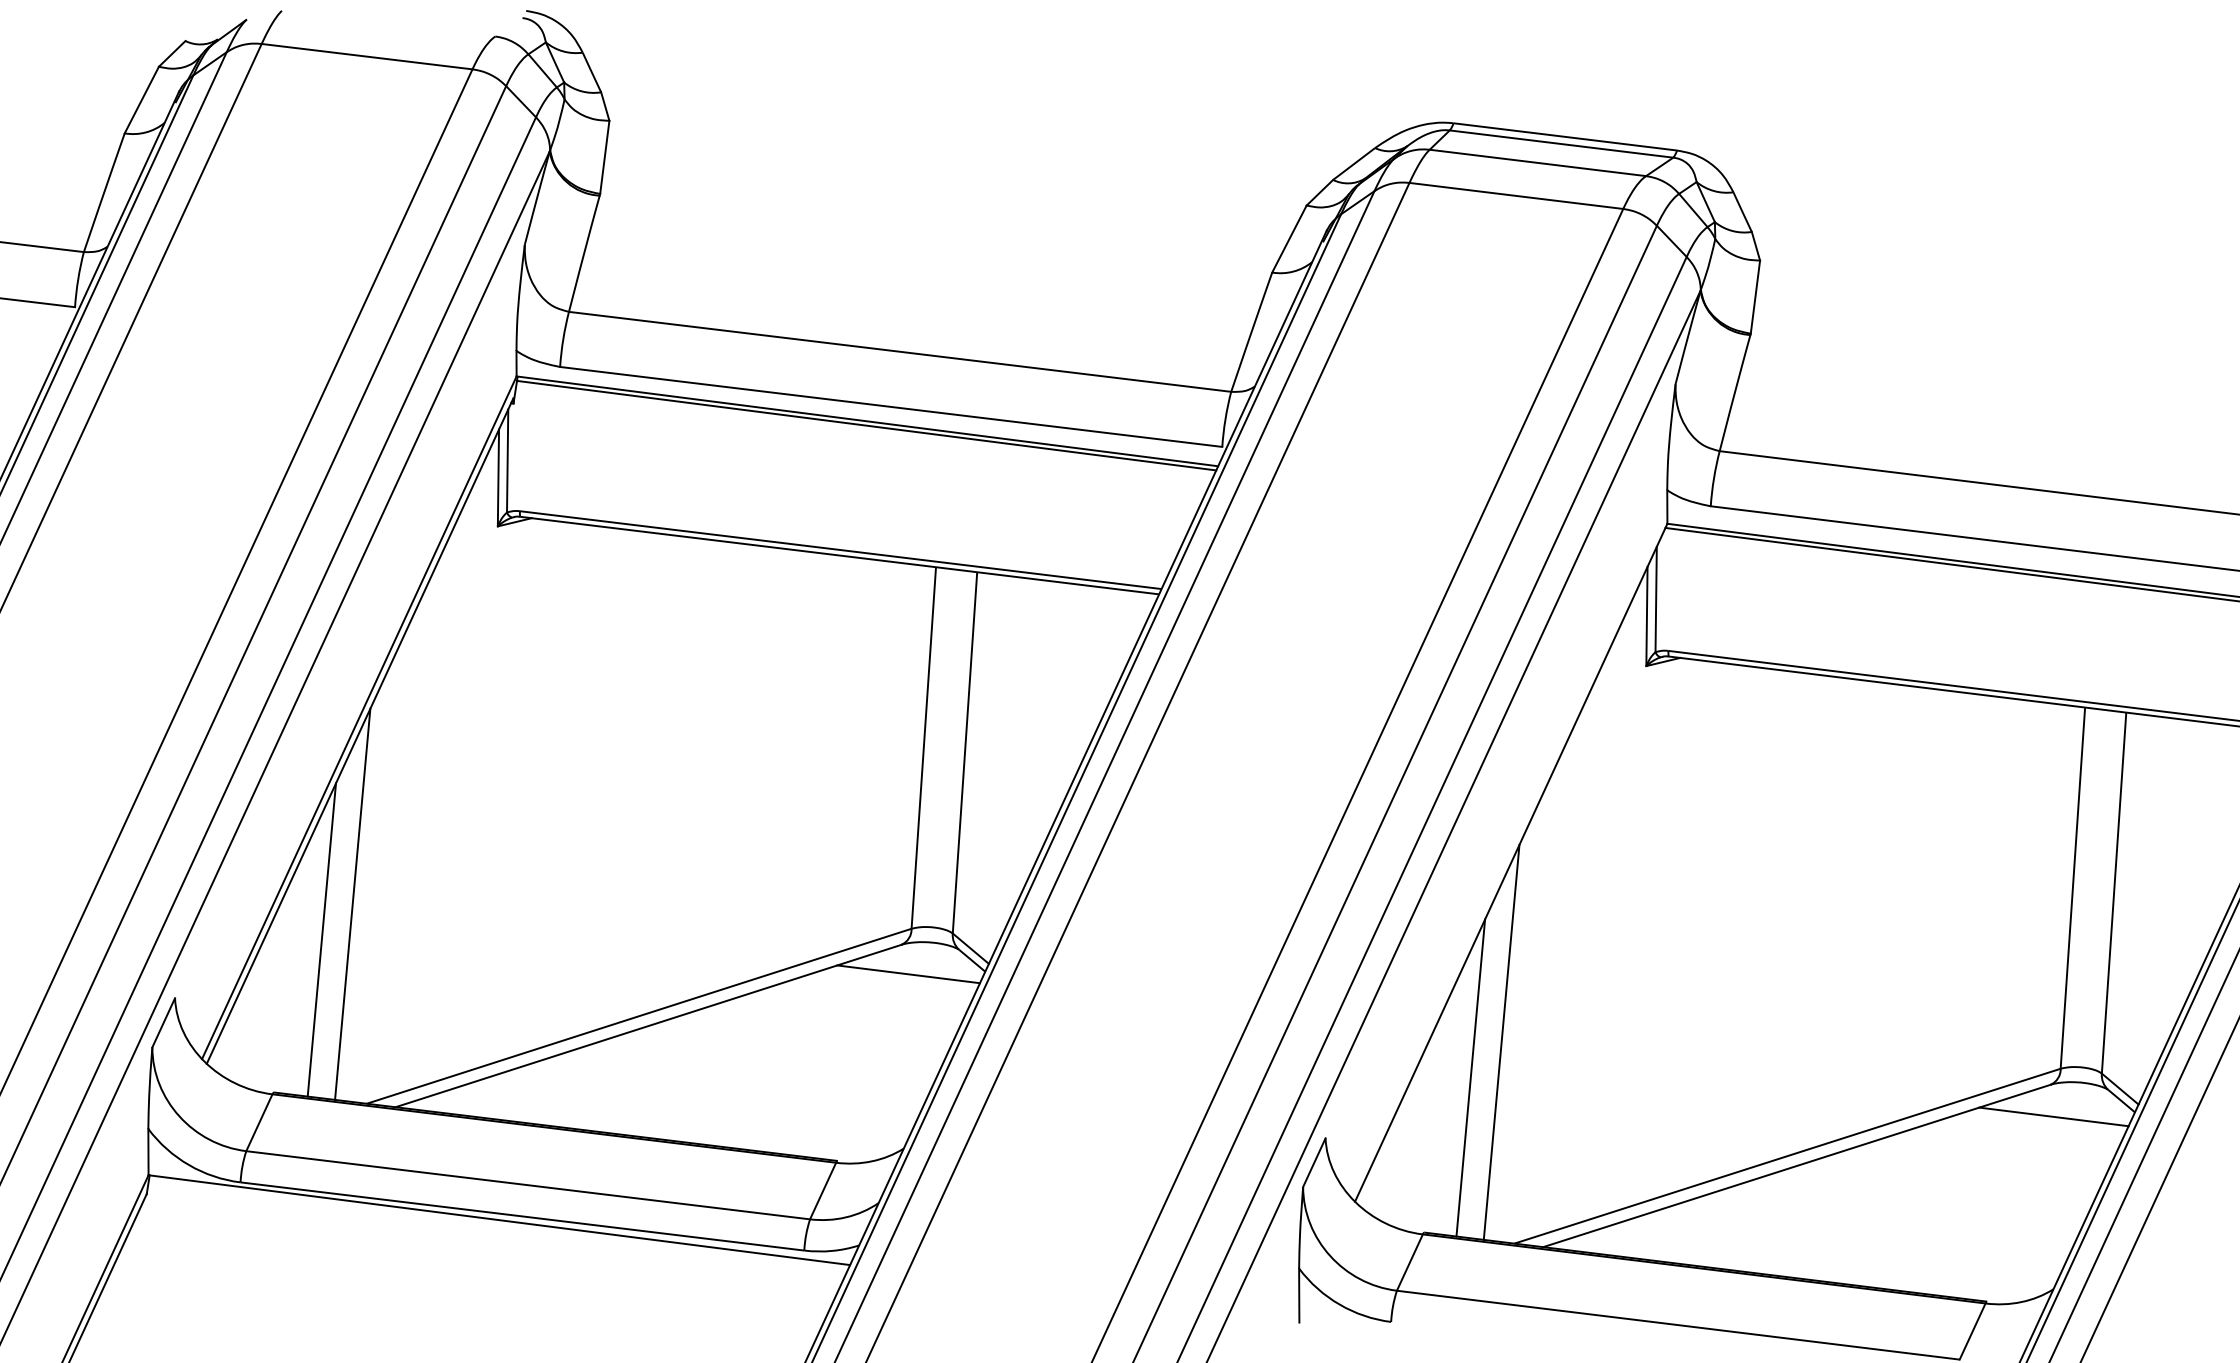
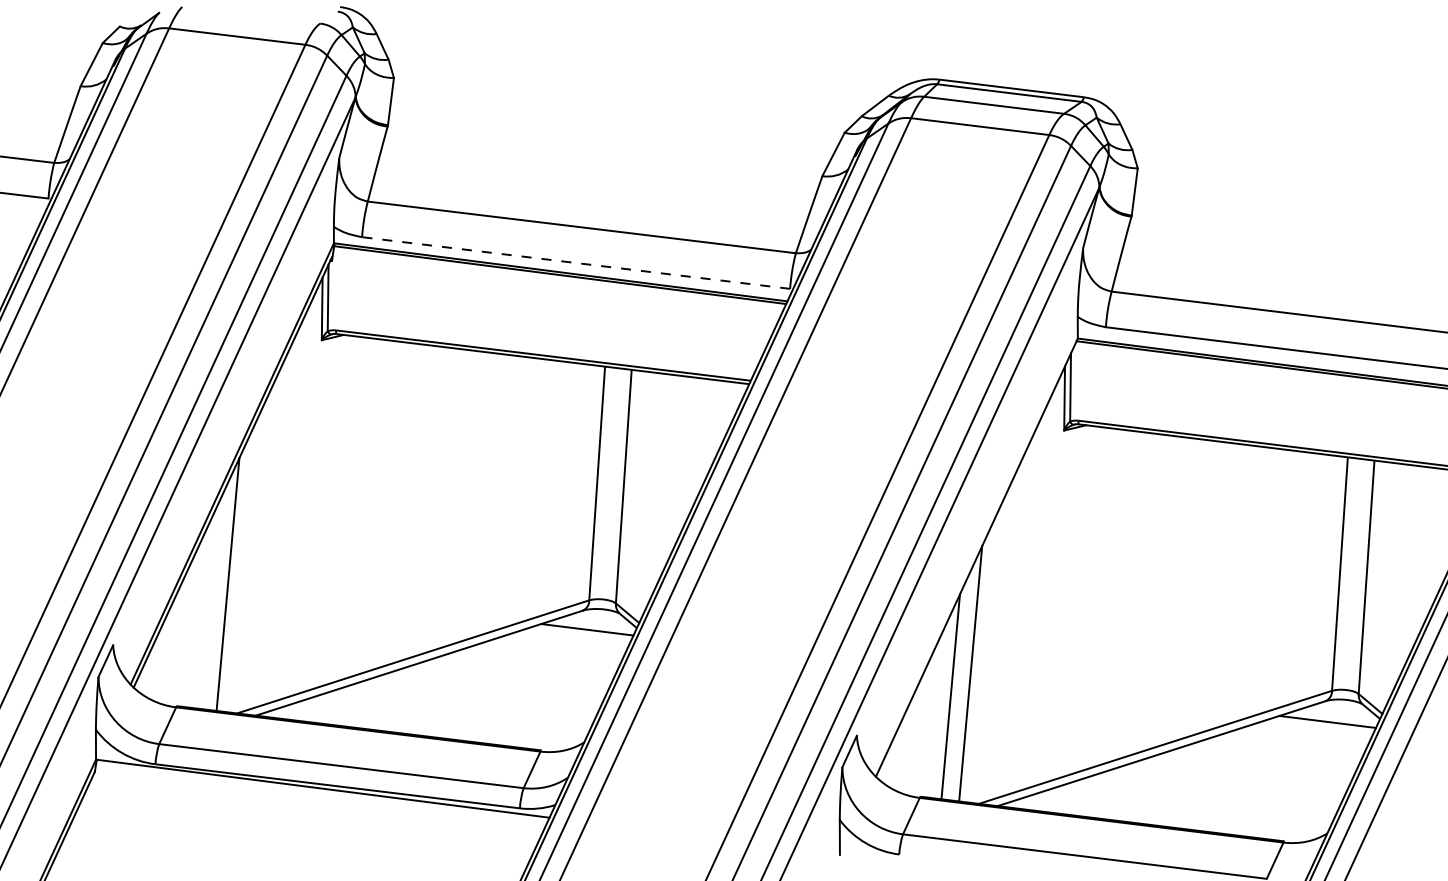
line: (891, 407) -> (576, 263), solid -> dashed
line: (320, 939) -> (207, 607), removed

